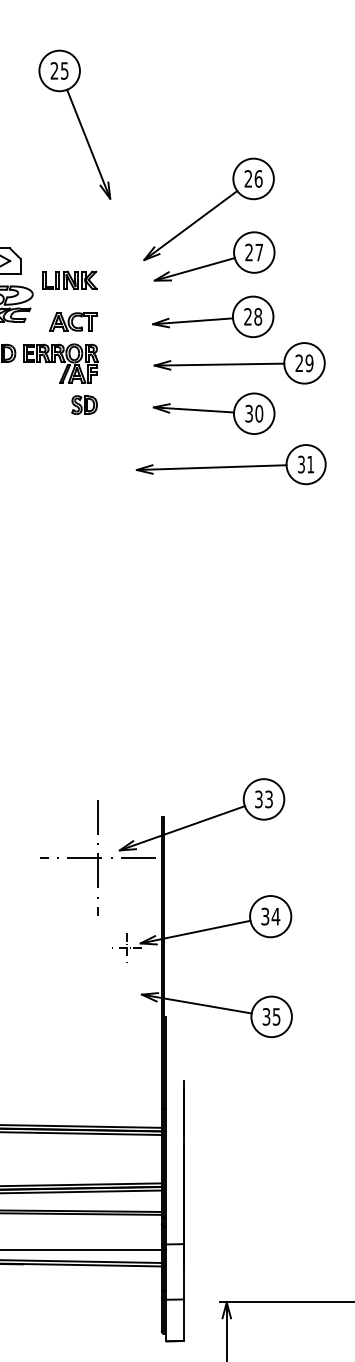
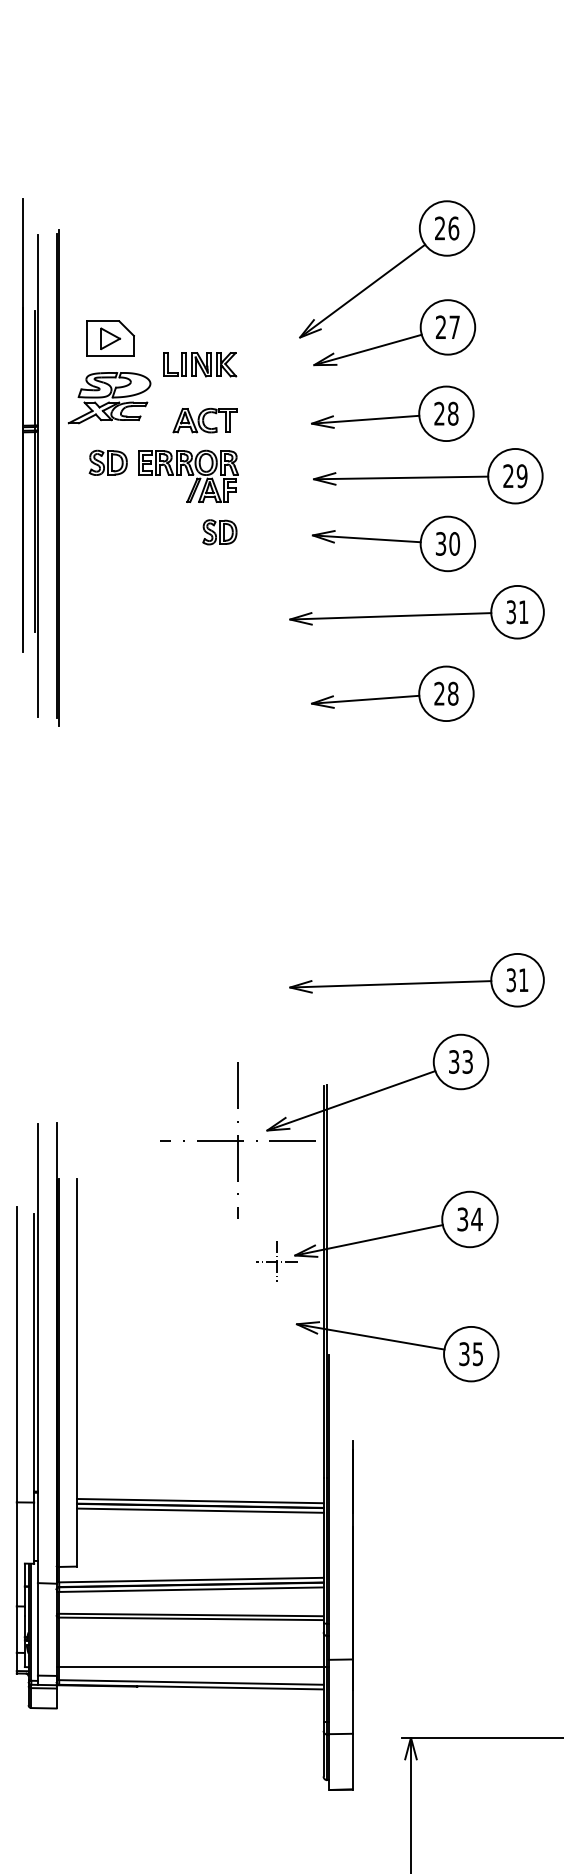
part: (79, 122) -> (212, 152), removed
part: (213, 525) -> (392, 693), added
part: (230, 738) -> (416, 980), added

